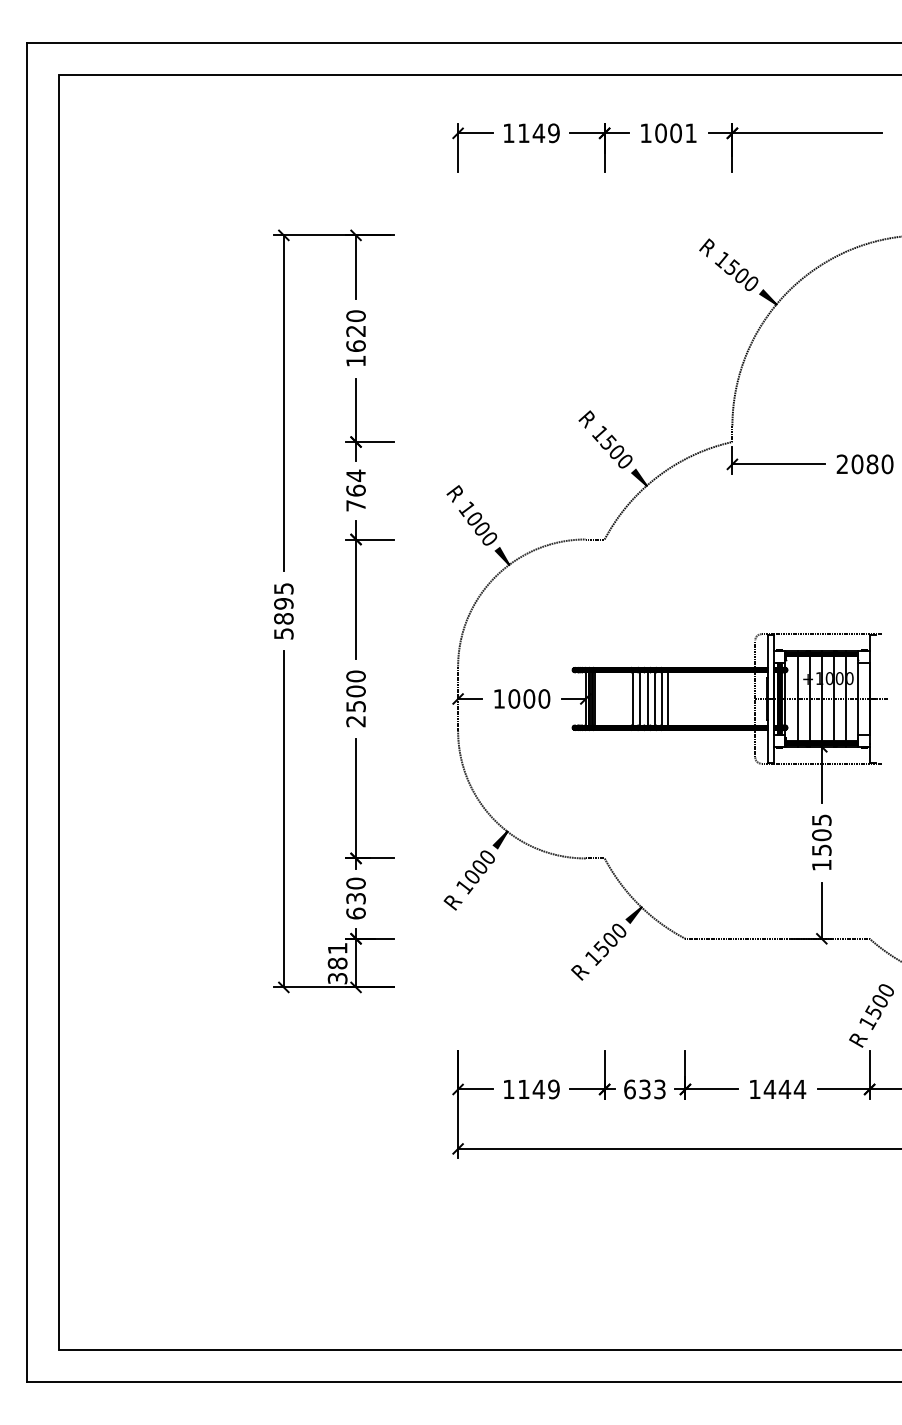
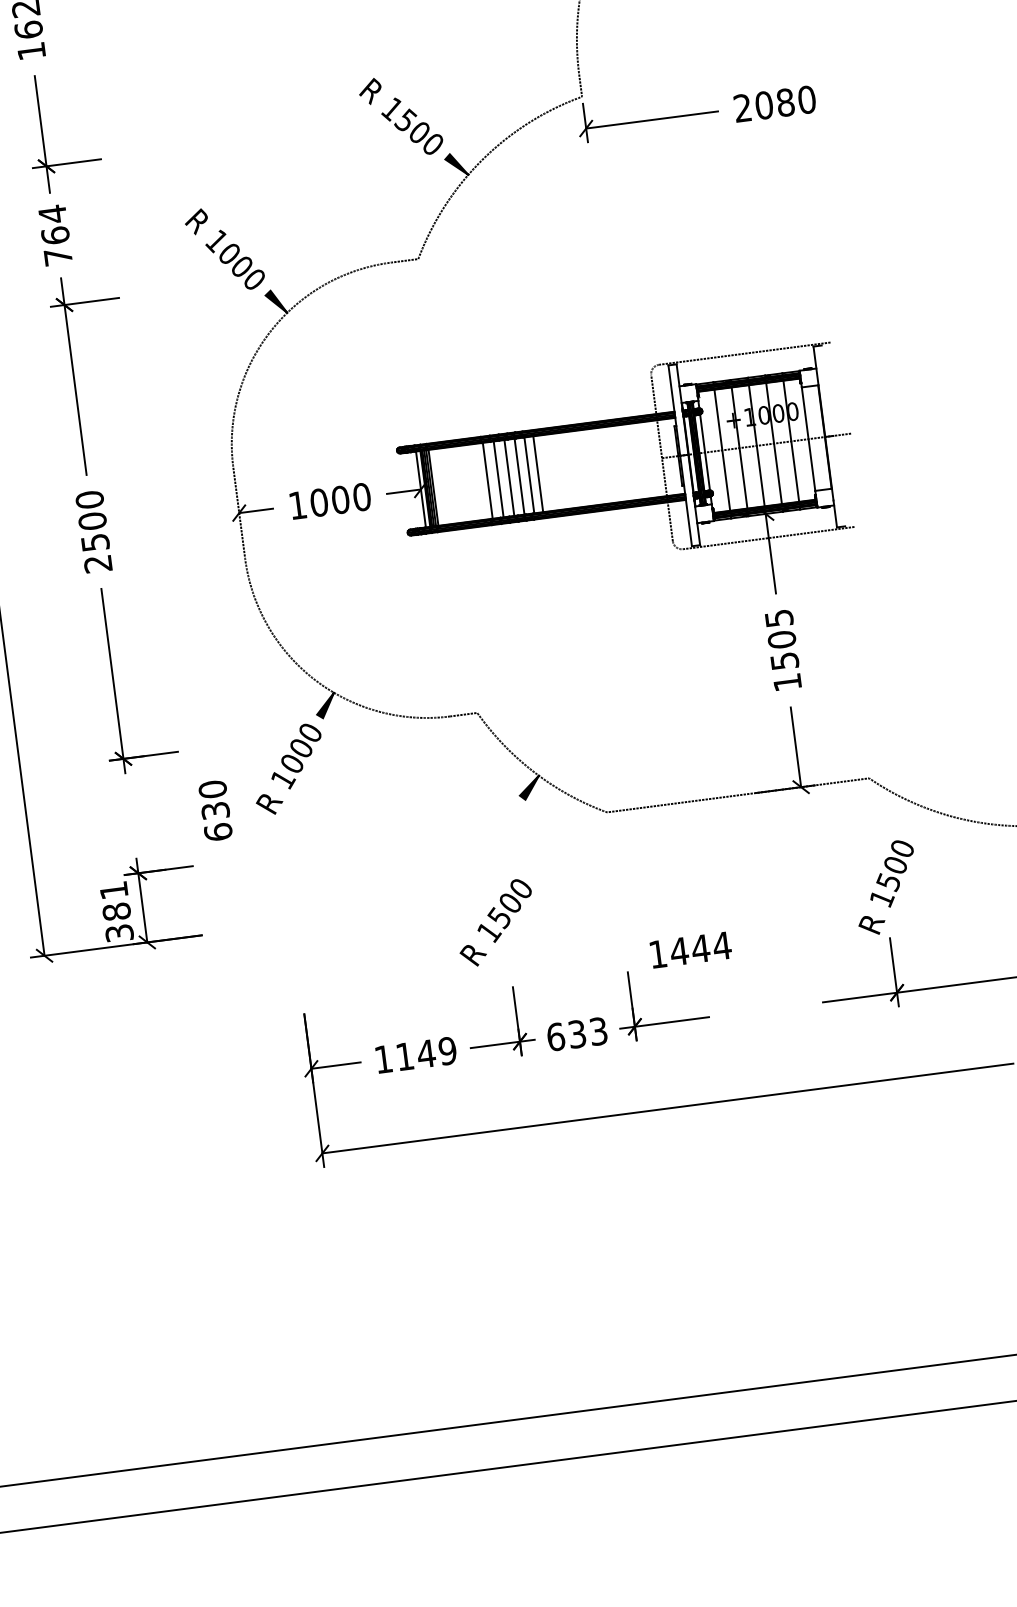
text: (355, 898) -> (214, 810), moved
text: (598, 951) -> (495, 921), moved
text: (778, 1089) -> (691, 950), moved

